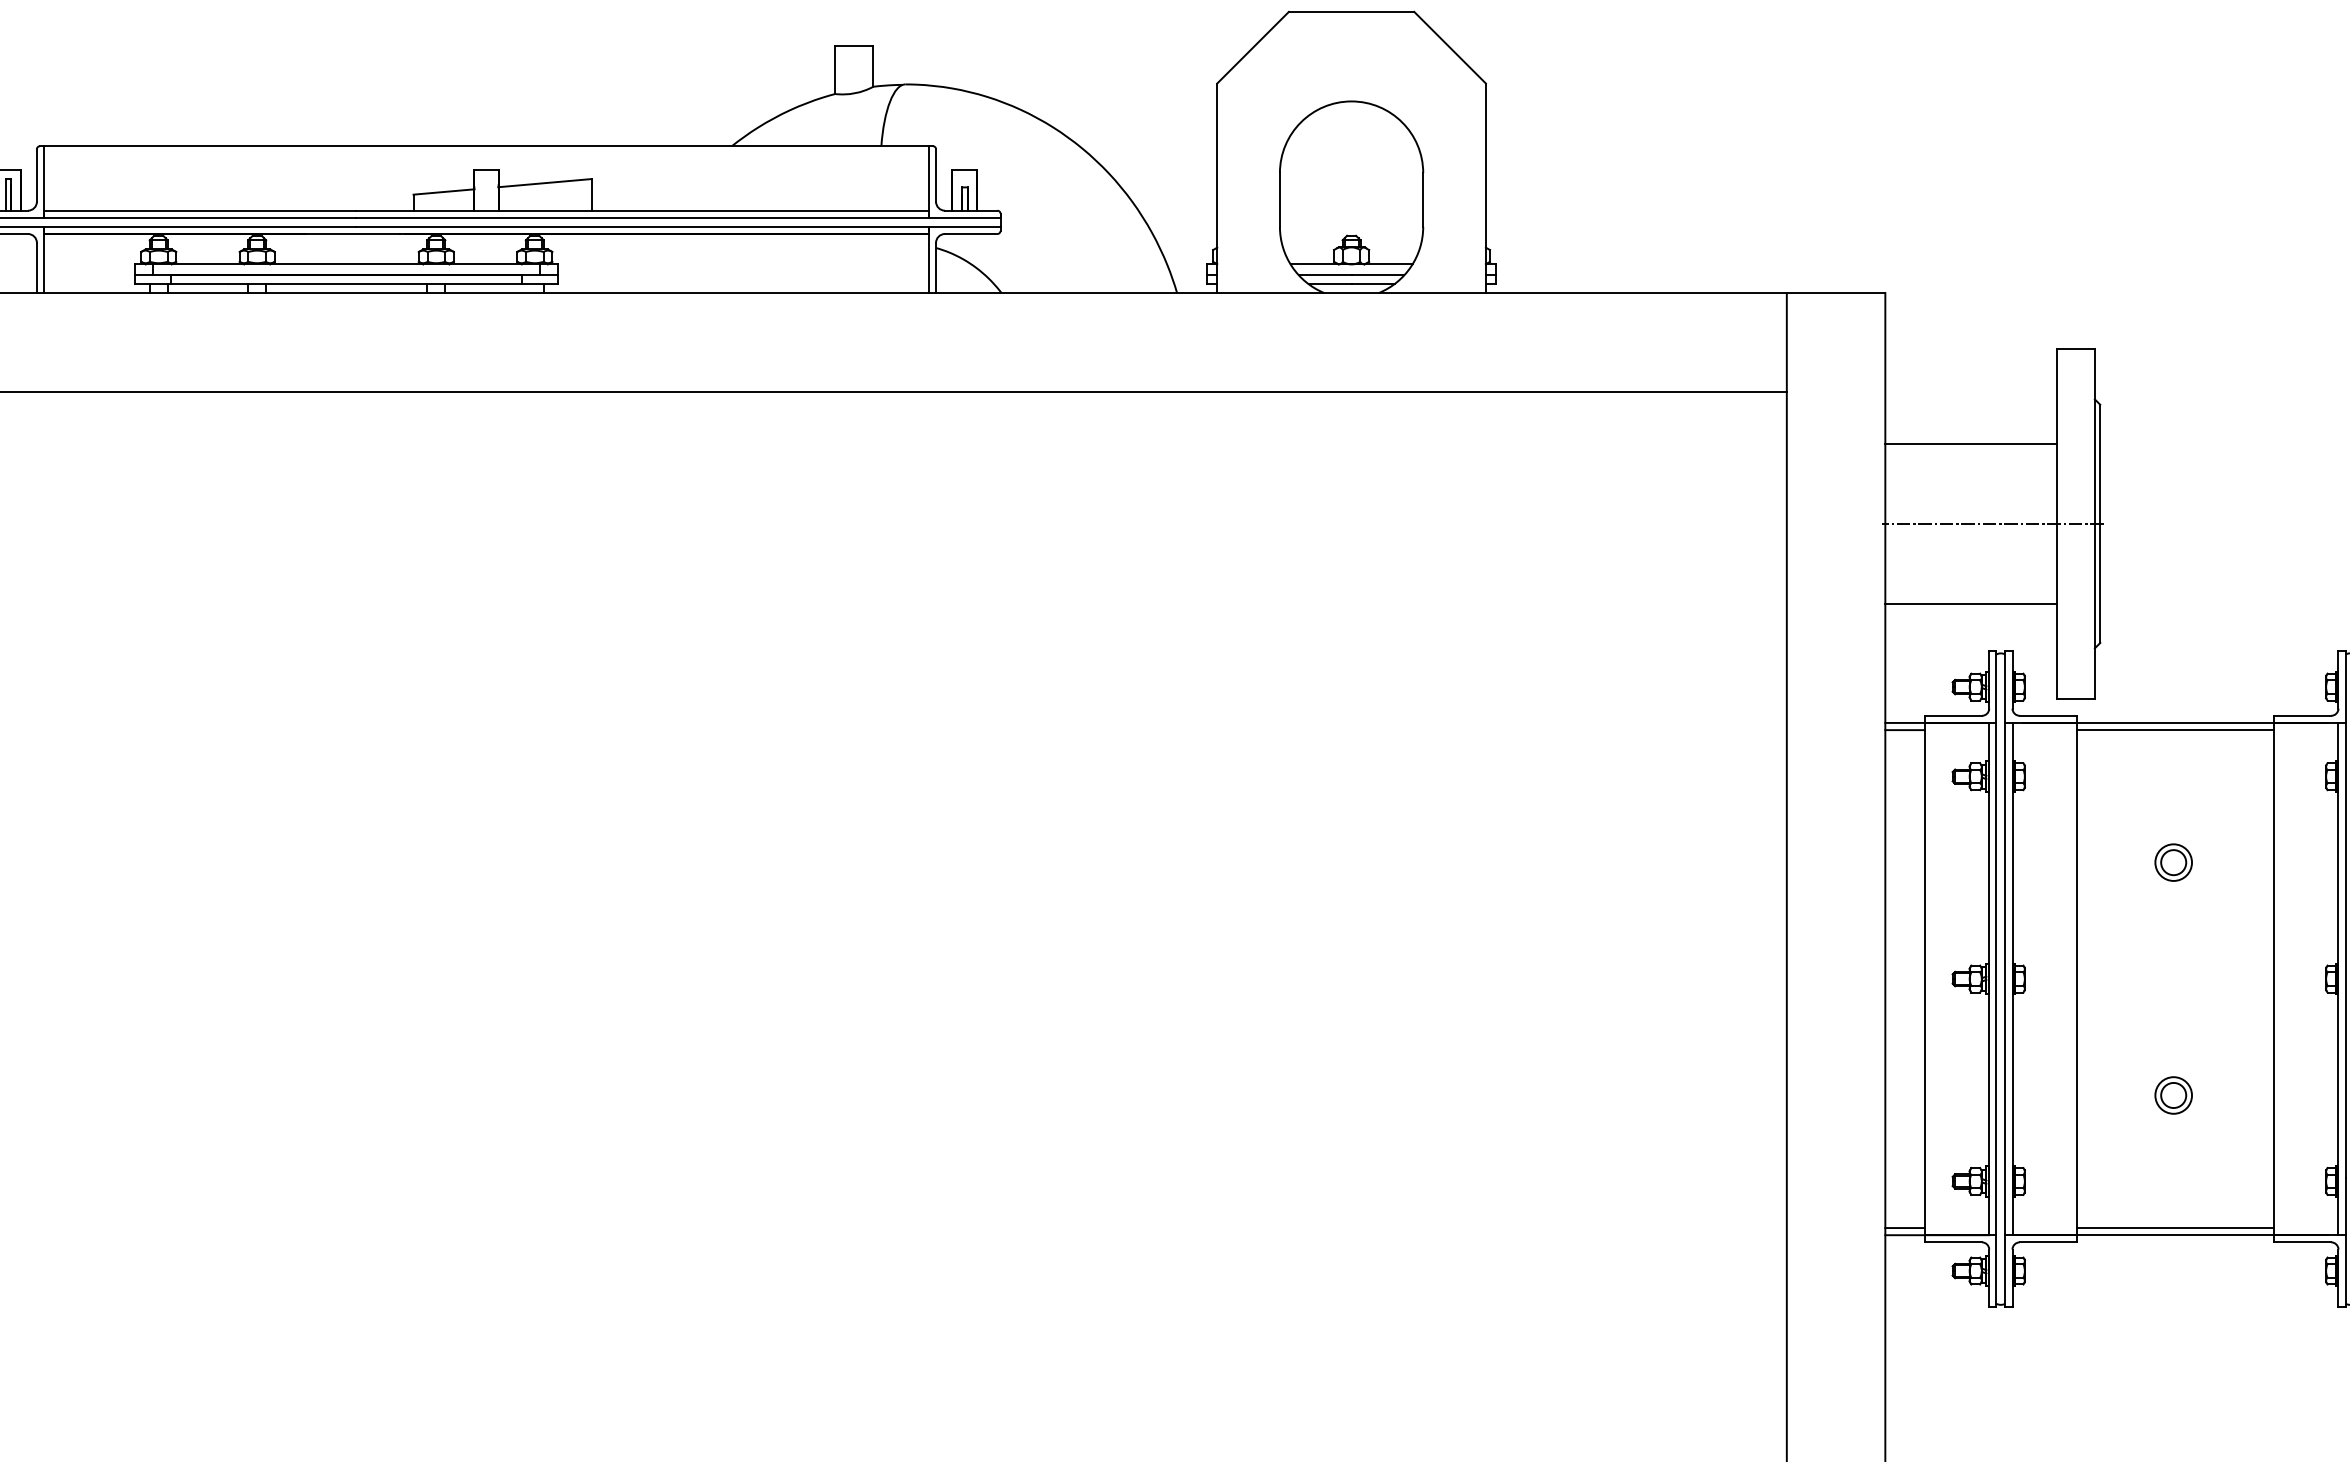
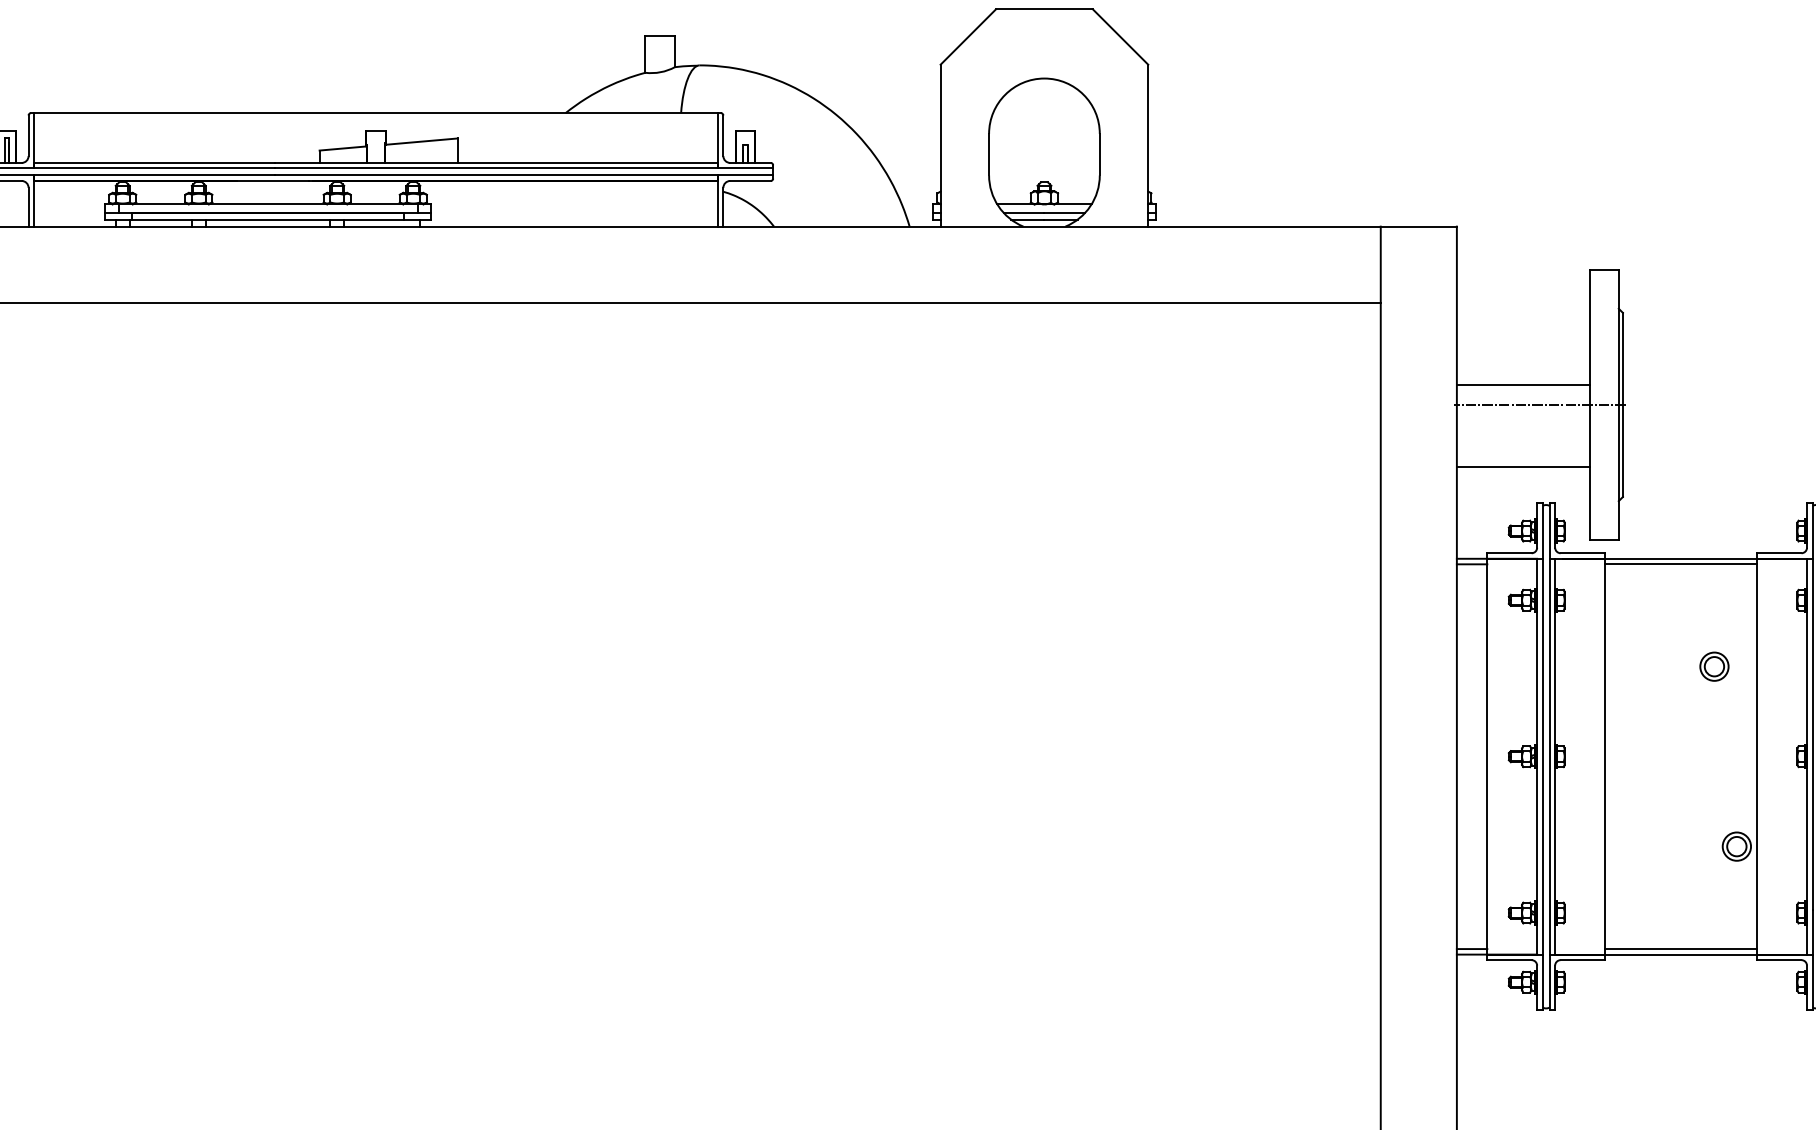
line: (1971, 444) -> (1523, 385), moved
part: (2173, 862) -> (1714, 666), moved
part: (2173, 1095) -> (1736, 846), moved

